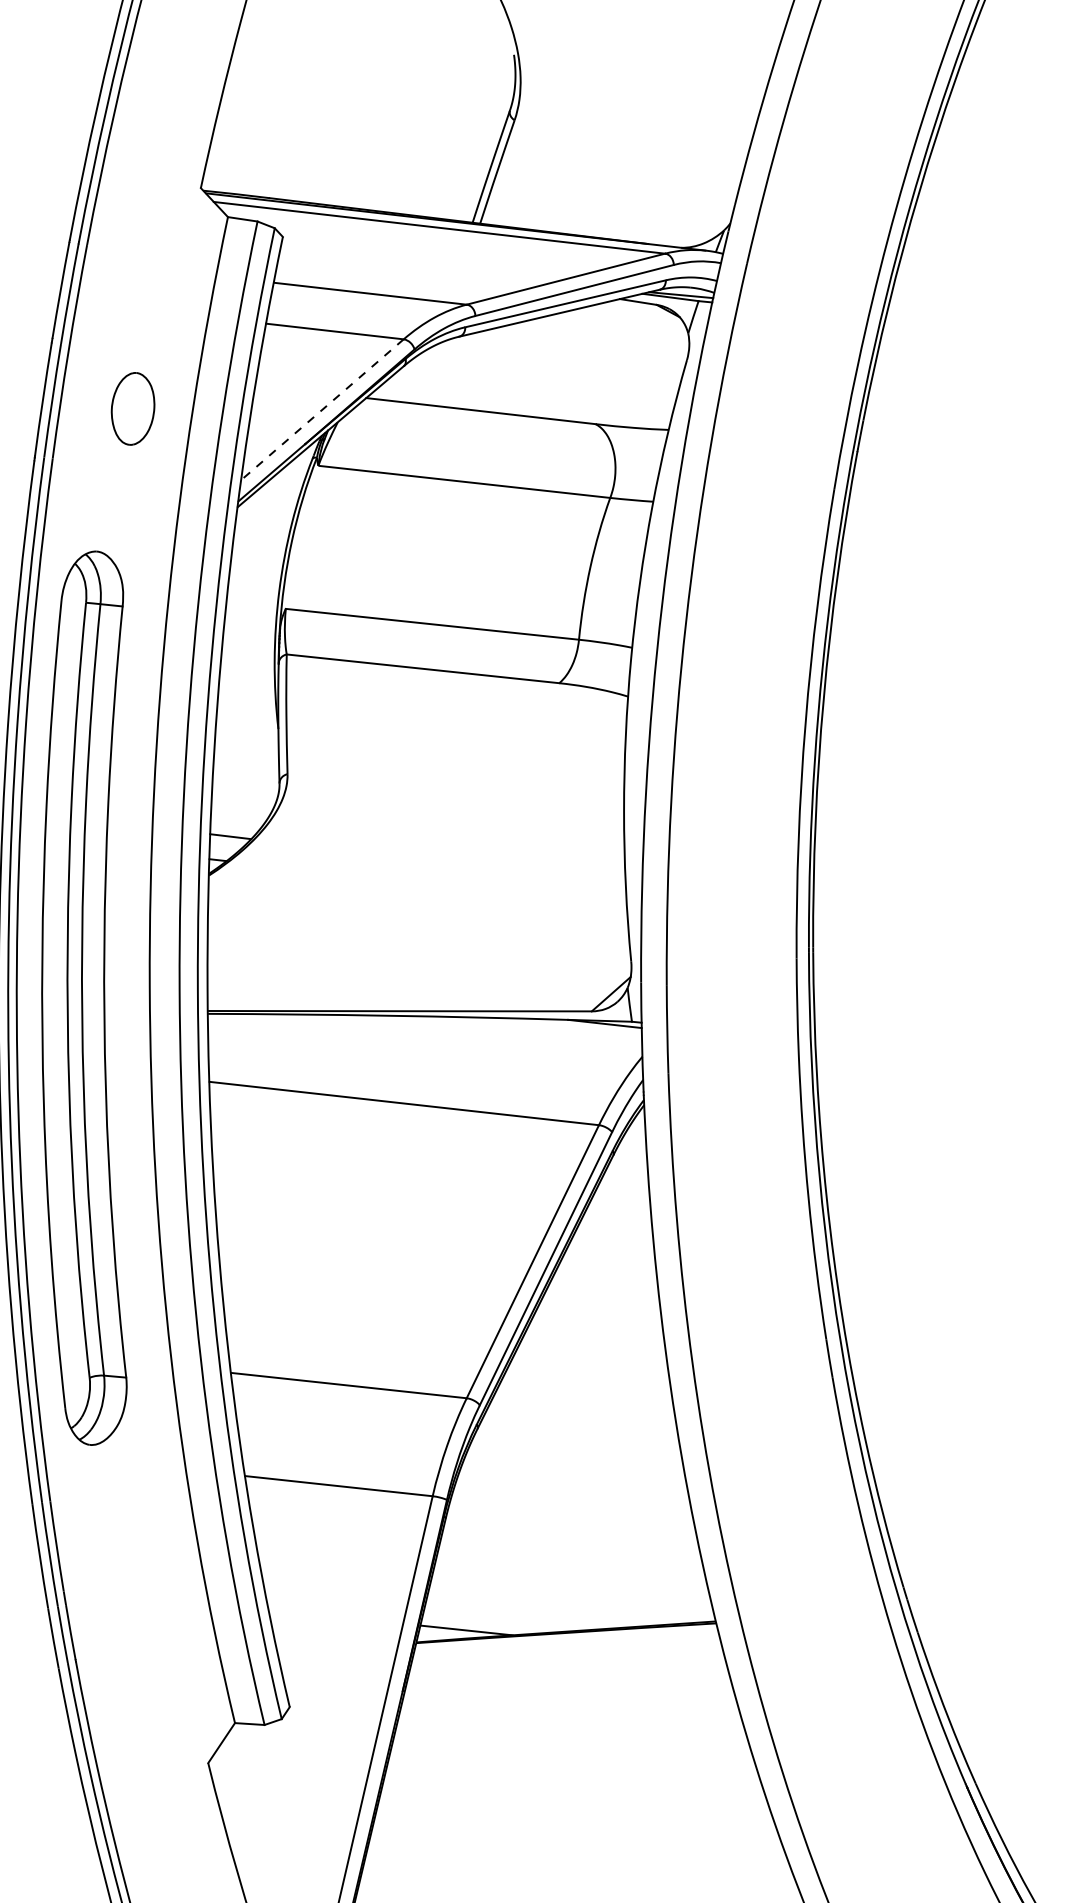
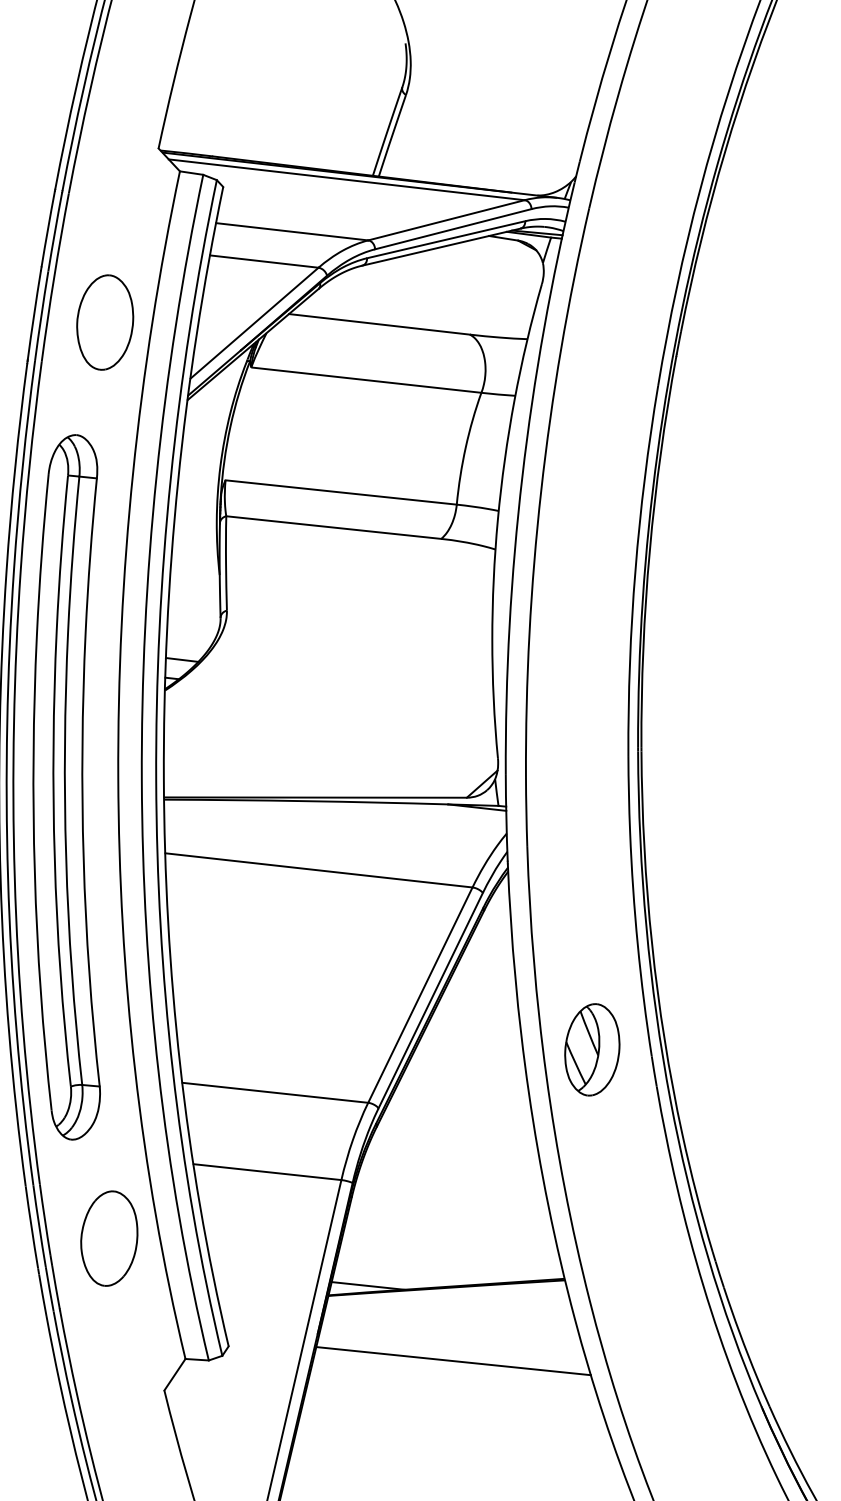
part: (132, 408) -> (104, 322), size x1.67
line: (322, 409) -> (254, 323), dashed -> solid
part: (750, 1330) -> (592, 1049), added
part: (137, 1570) -> (108, 1238), added
line: (574, 1725) -> (453, 1360), added

